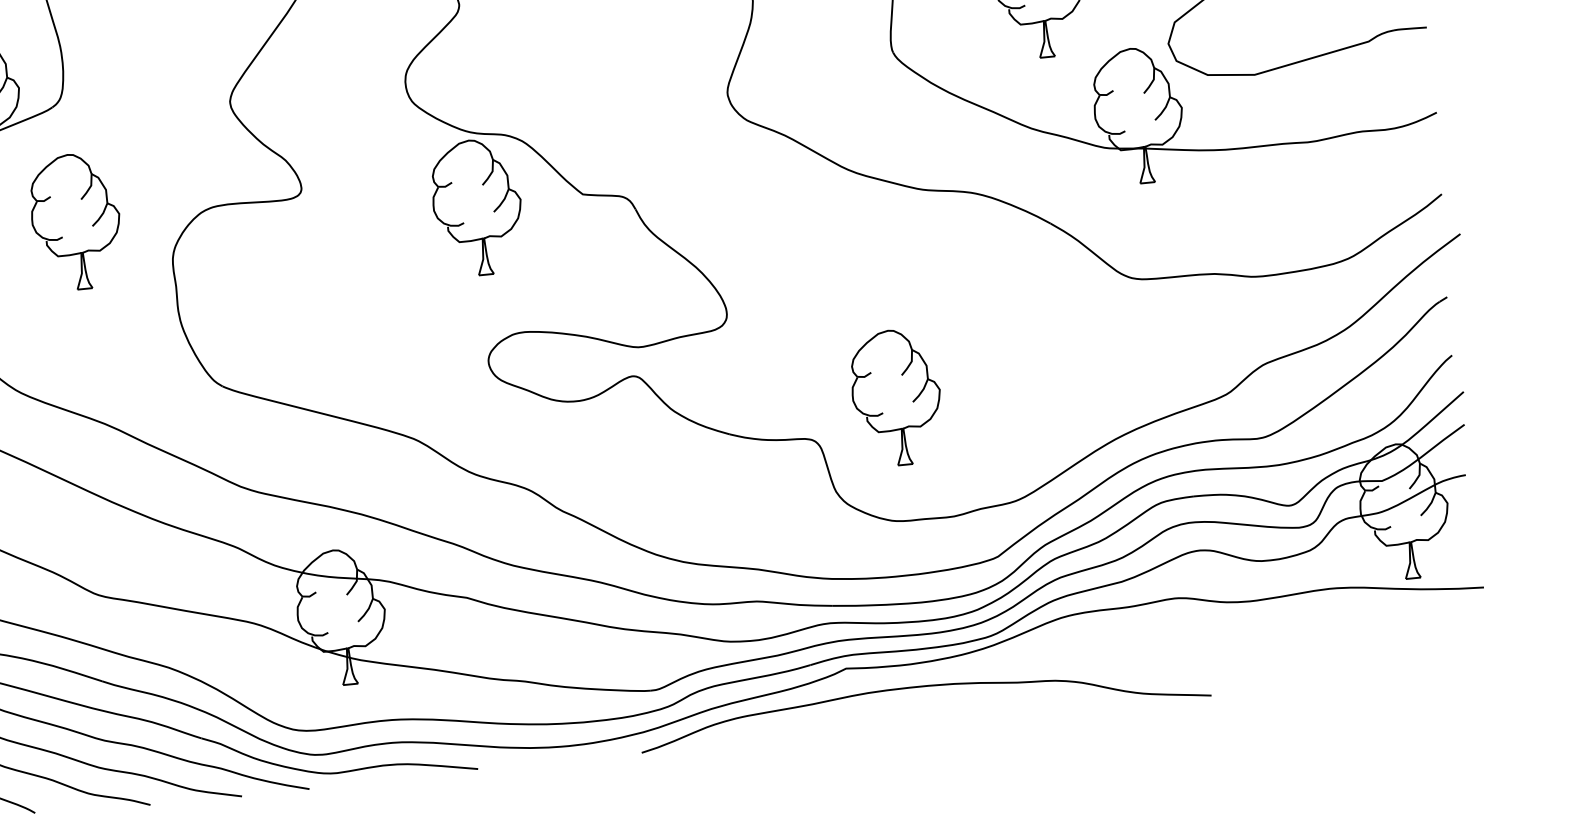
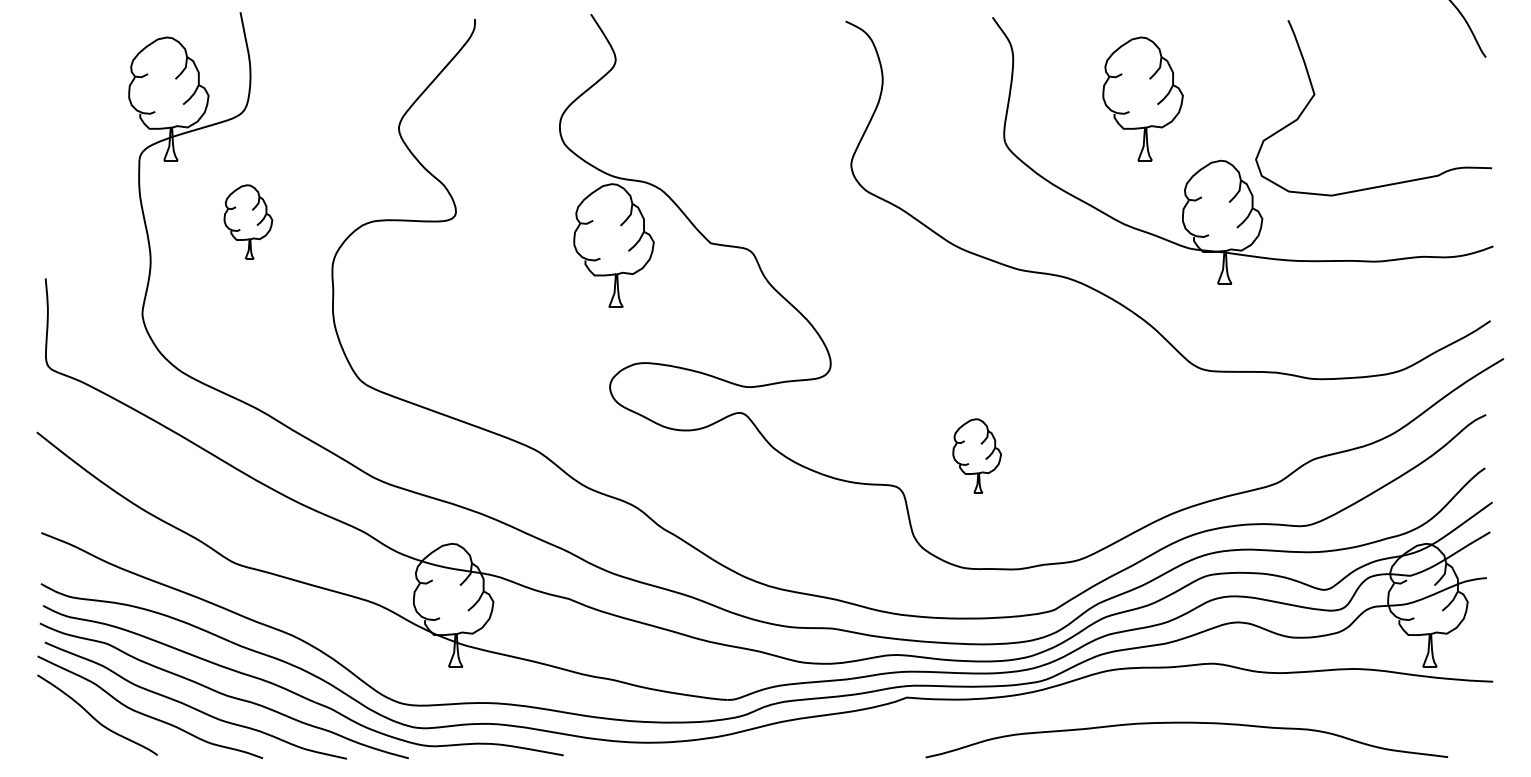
part: (76, 220) -> (248, 221), size x0.6
part: (895, 396) -> (976, 455), size x0.6
curve: (922, 687) -> (1186, 723), moved

